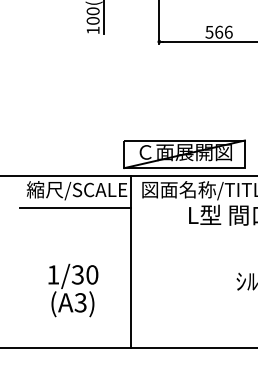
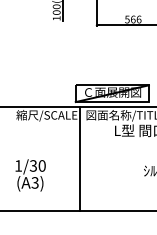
line: (74, 208) -> (45, 126), removed
text: (73, 290) -> (30, 175), moved

